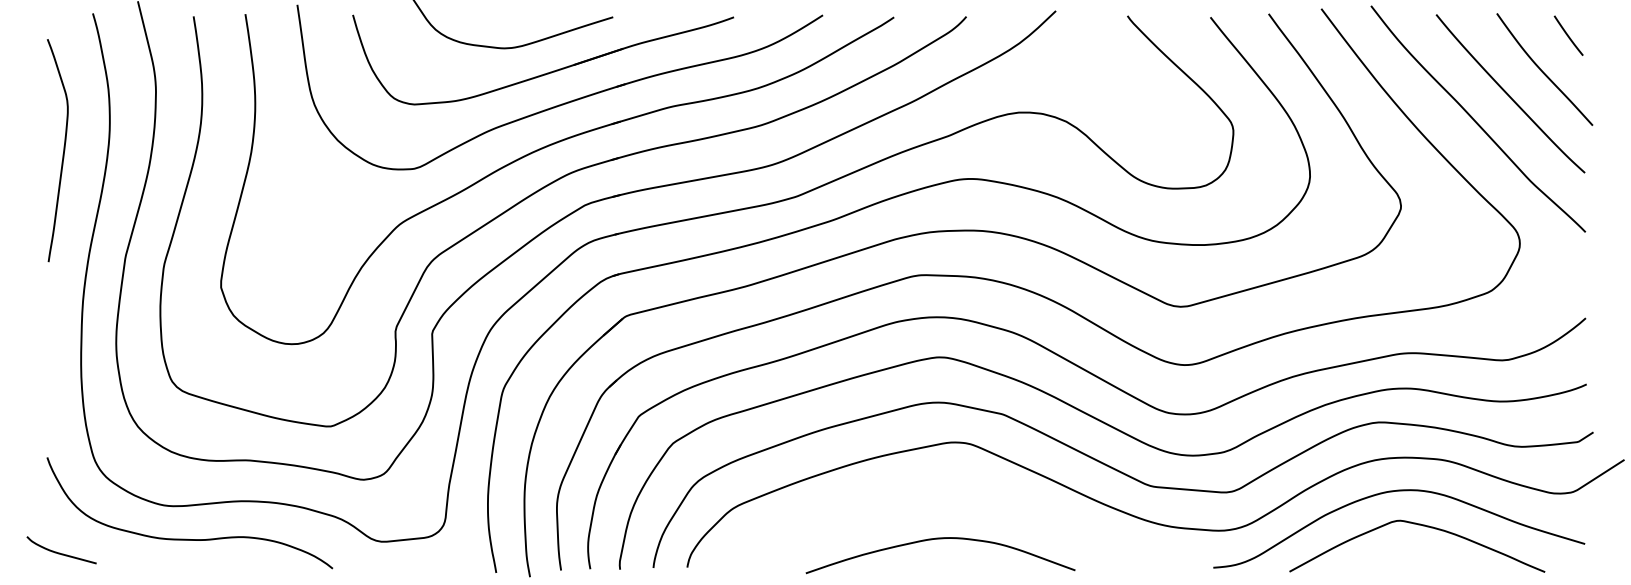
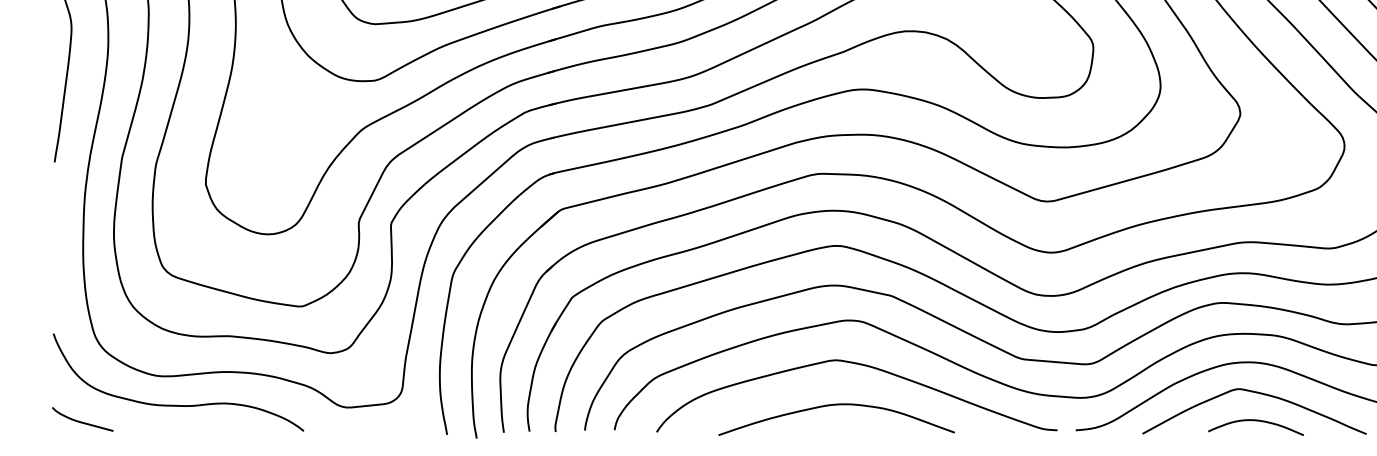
curve: (971, 494) -> (863, 366), added
curve: (59, 552) -> (80, 421), moved
curve: (1418, 557) -> (1255, 421), added

